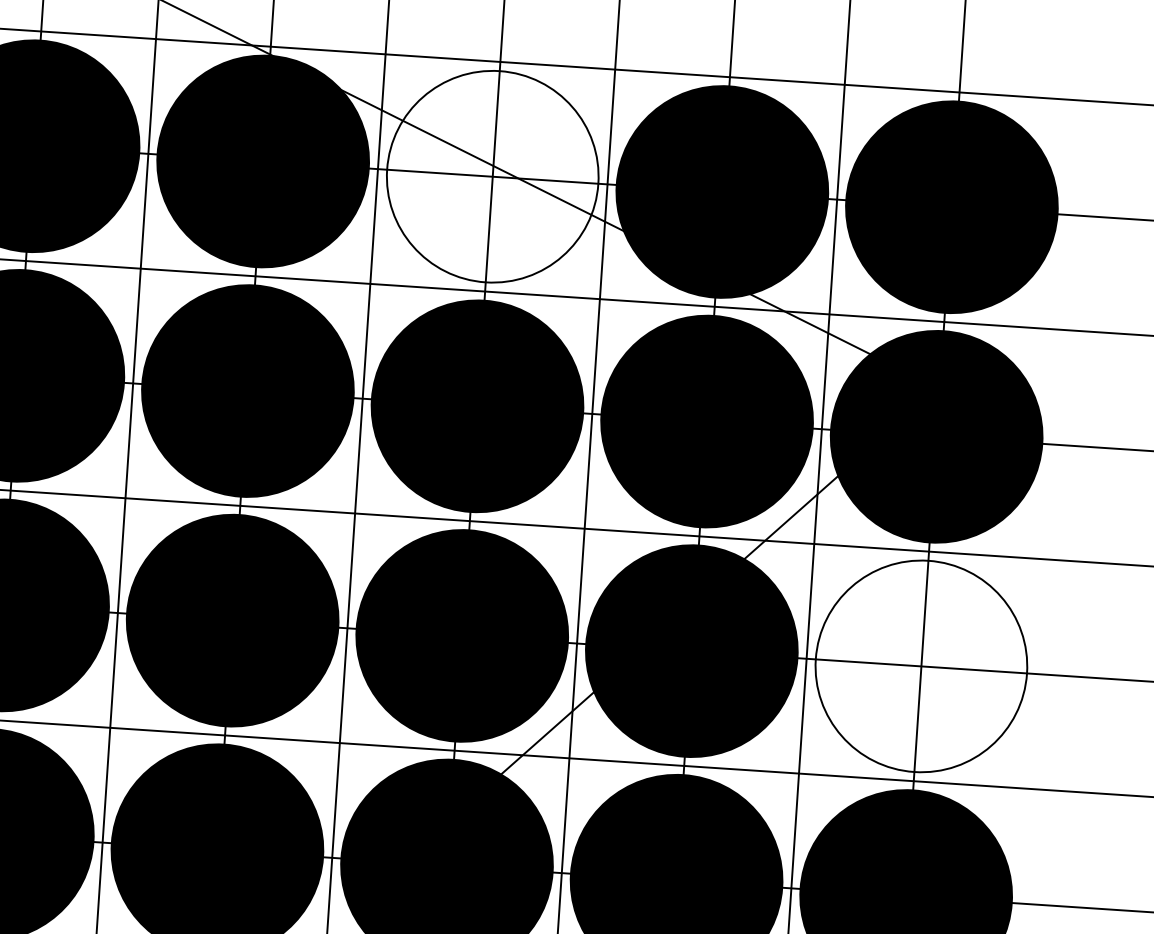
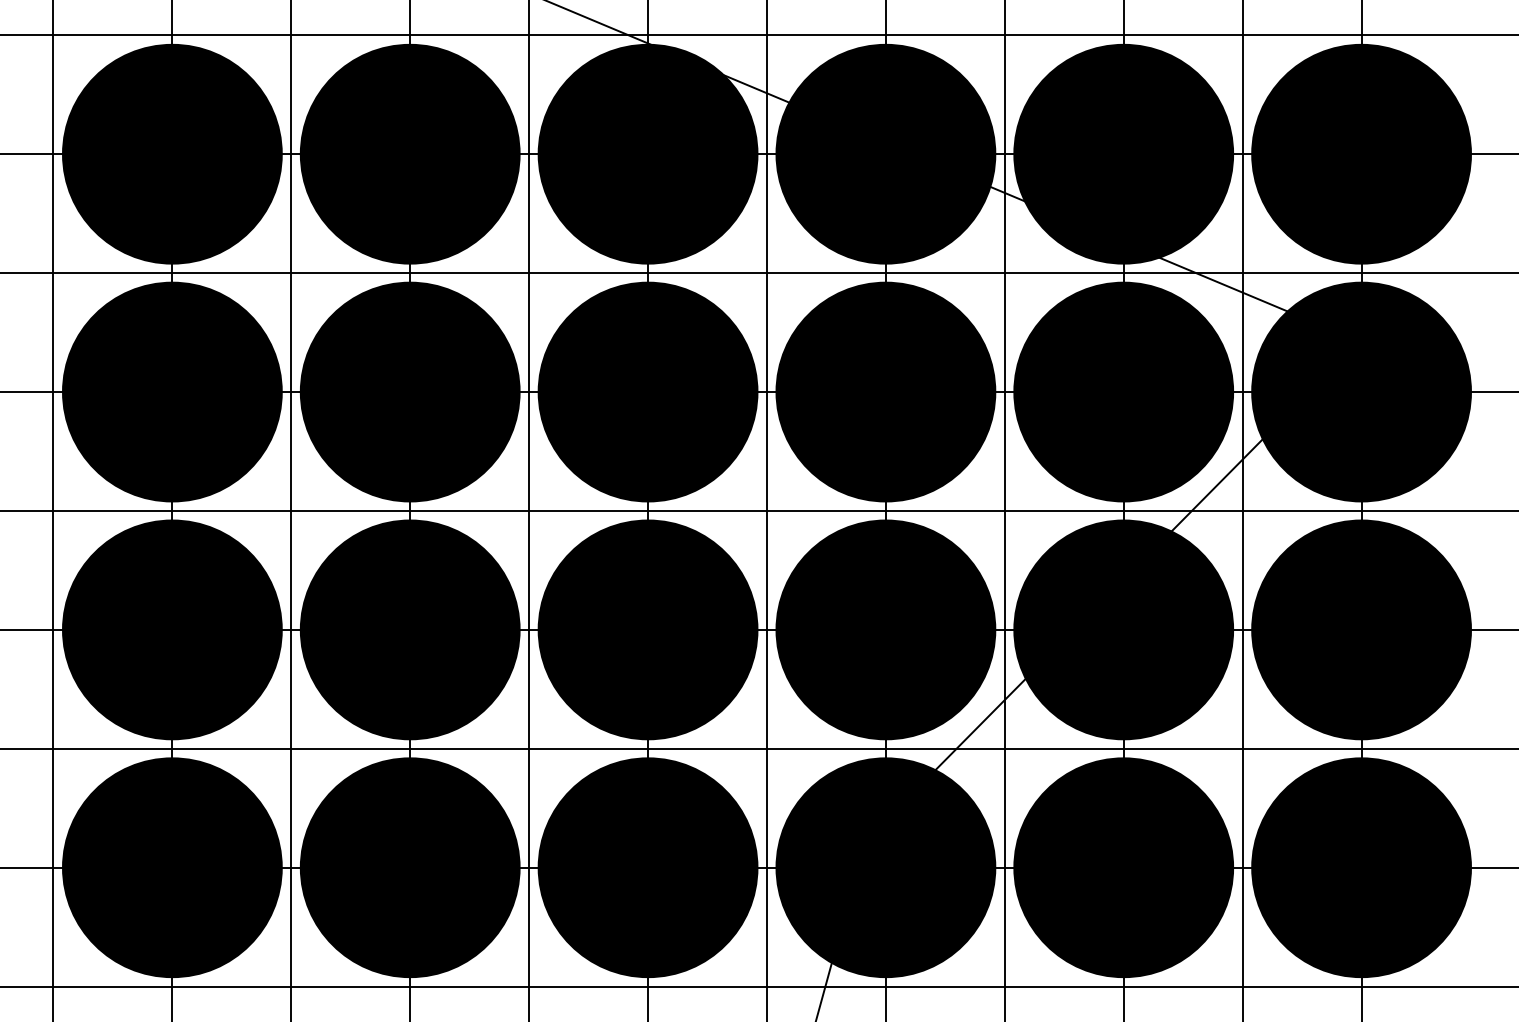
fill: (492, 176) -> (885, 153), added
fill: (921, 666) -> (1361, 629), added

